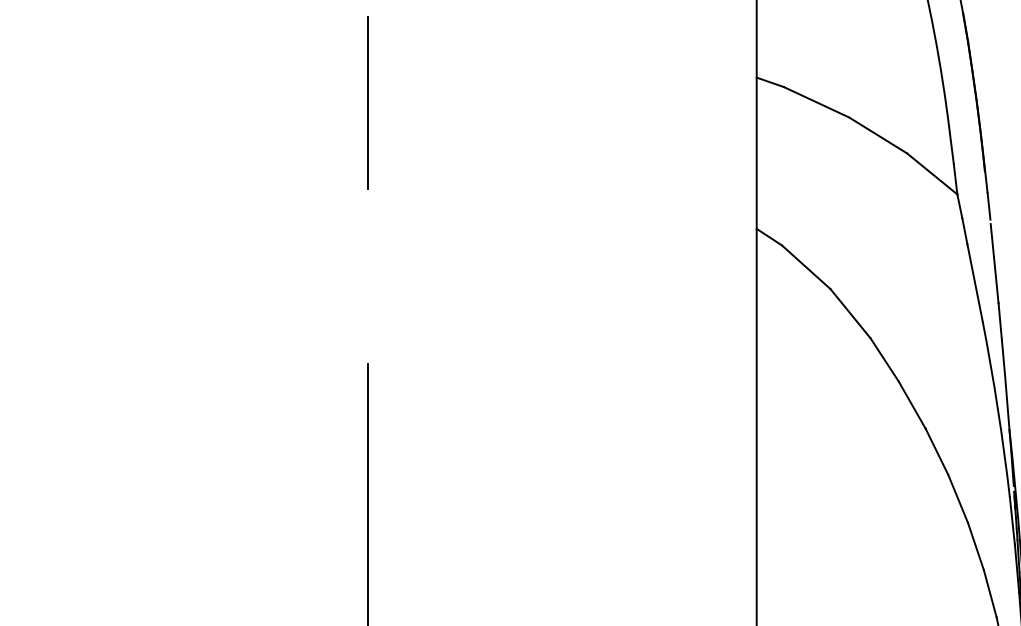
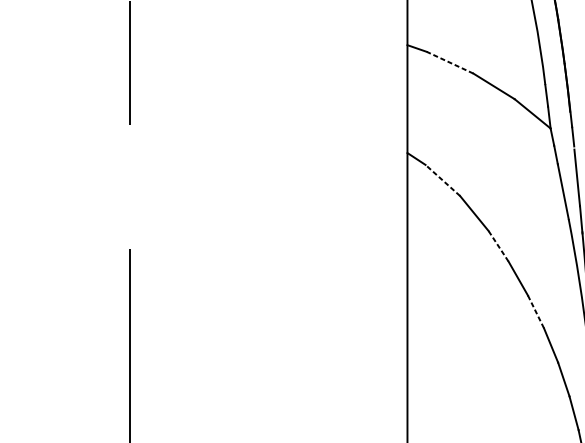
line: (816, 102) -> (450, 62), solid -> dashed
line: (806, 267) -> (442, 180), solid -> dashed
line: (884, 359) -> (498, 246), solid -> dashed
line: (936, 451) -> (535, 311), solid -> dashed

